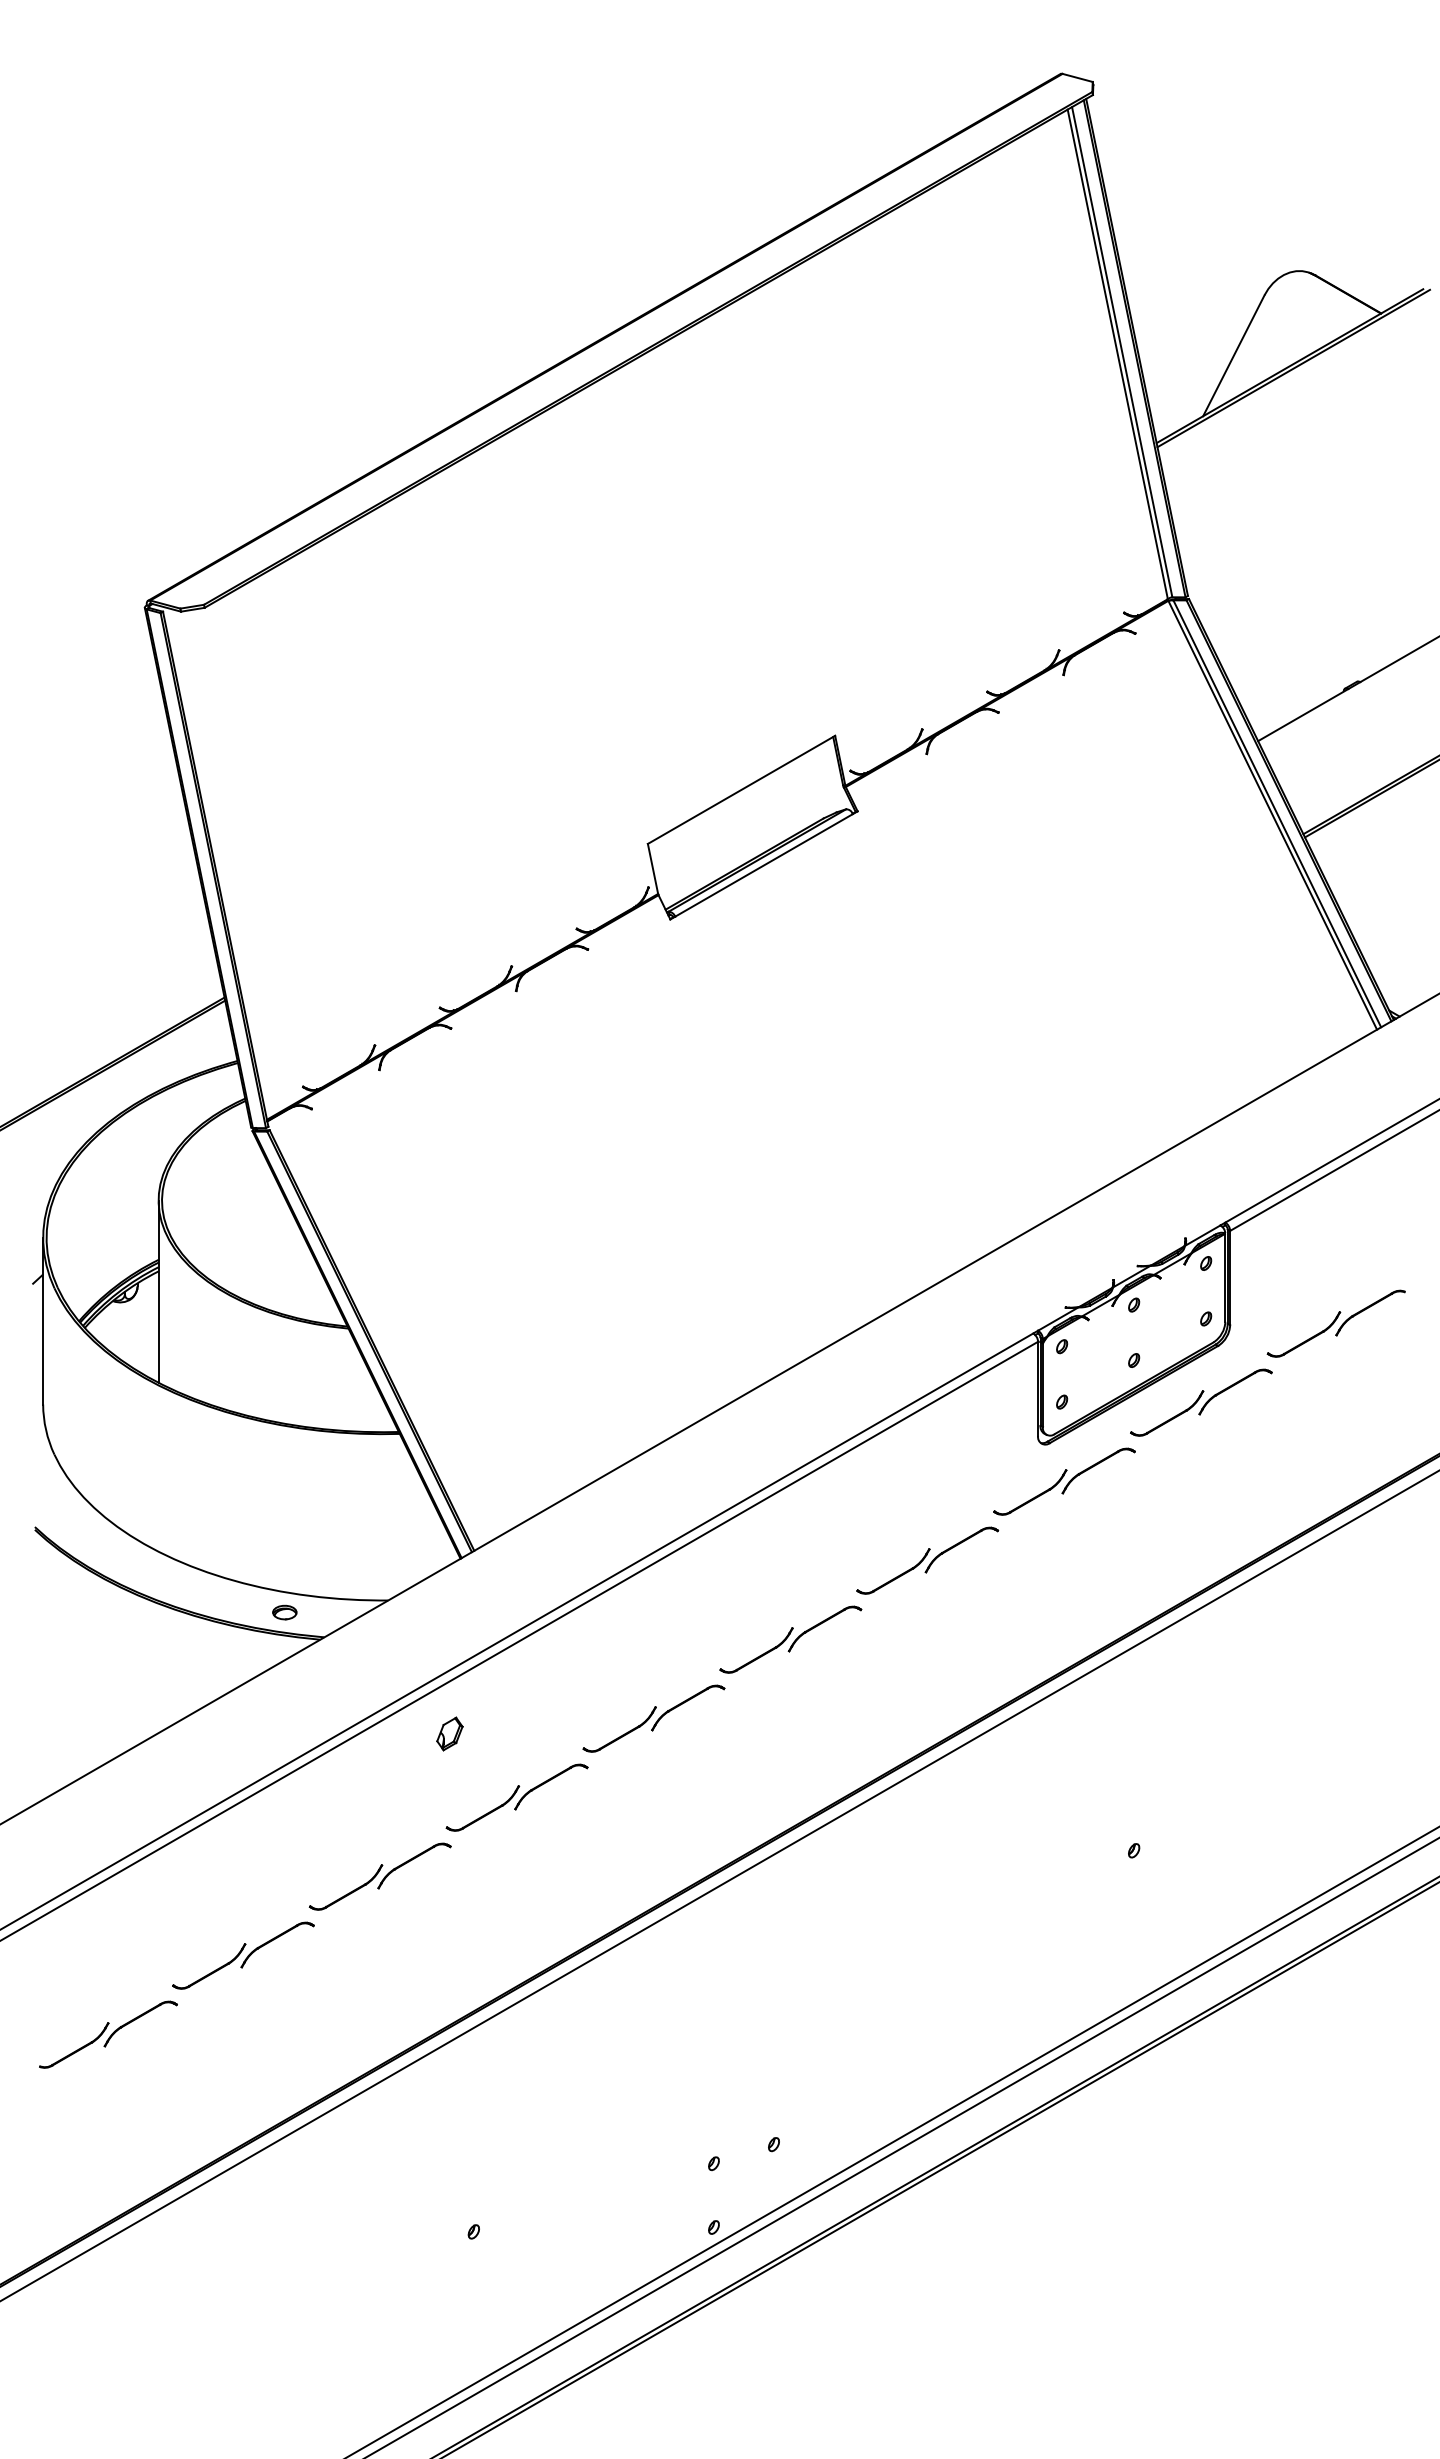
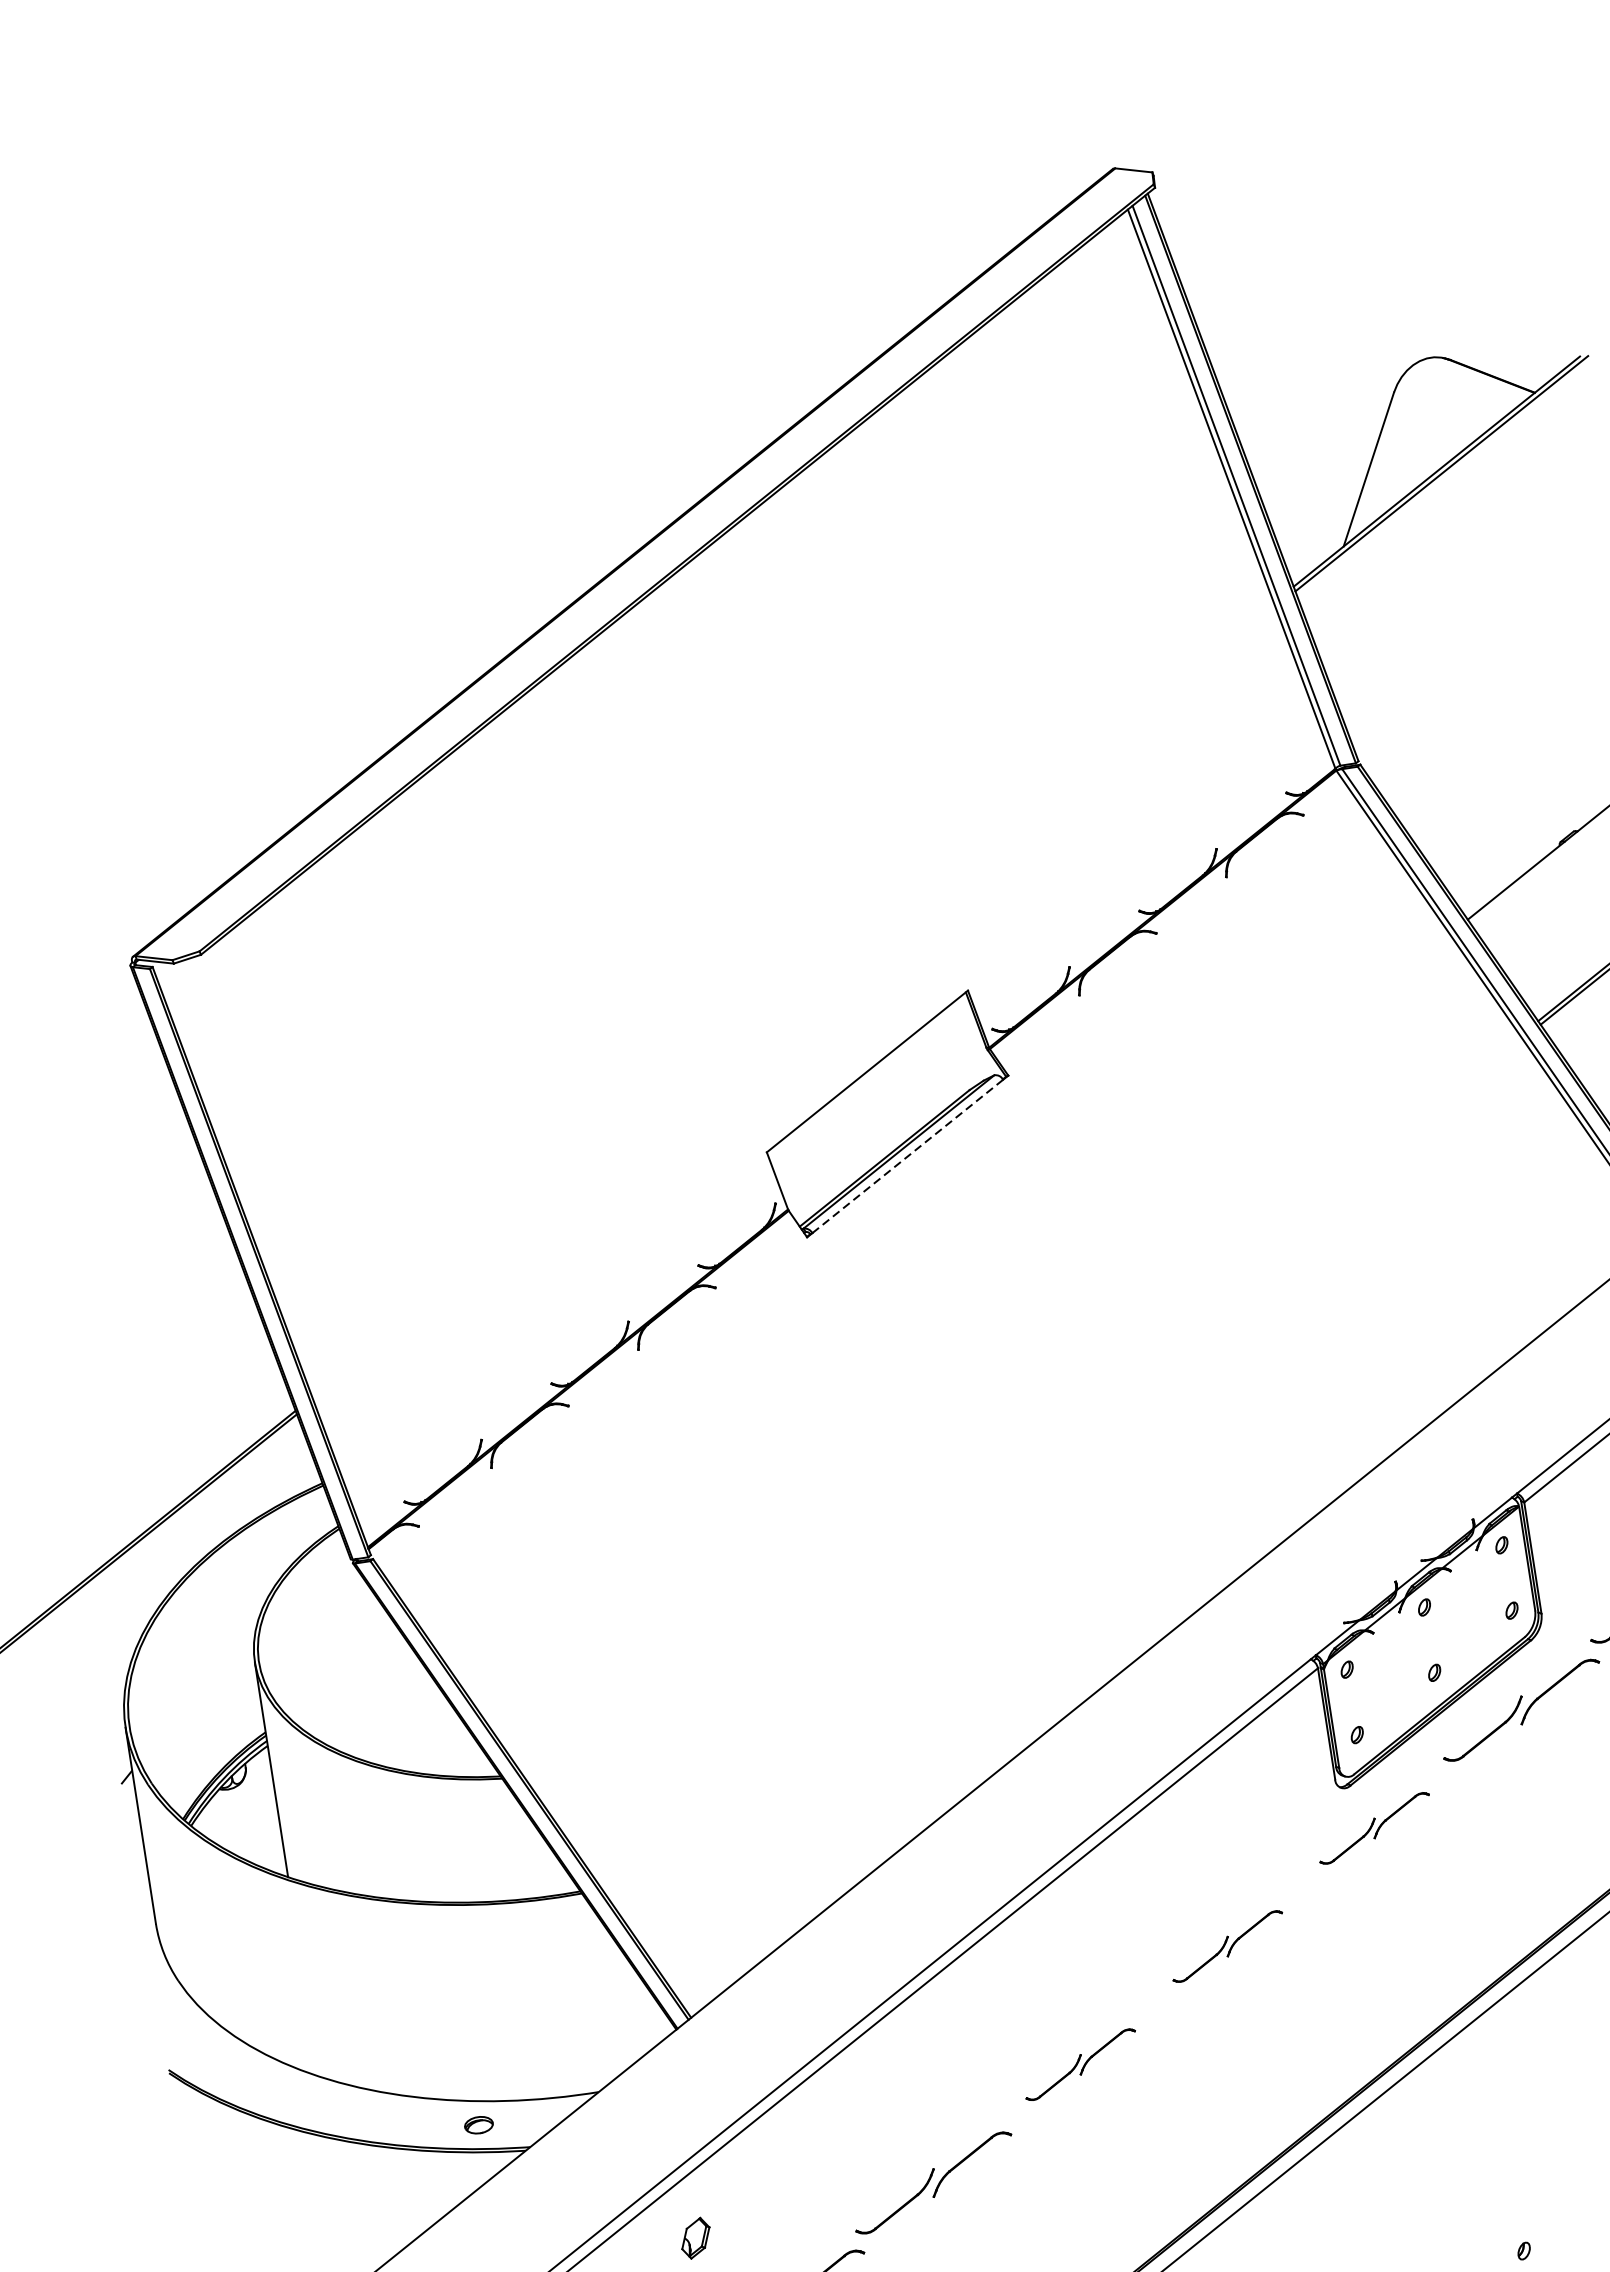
line: (764, 865) -> (908, 1156), solid -> dashed
part: (1064, 1481) -> (1374, 1828), size x0.7
part: (927, 1560) -> (1227, 1946), size x0.7
part: (790, 1639) -> (1080, 2064), size x0.7

